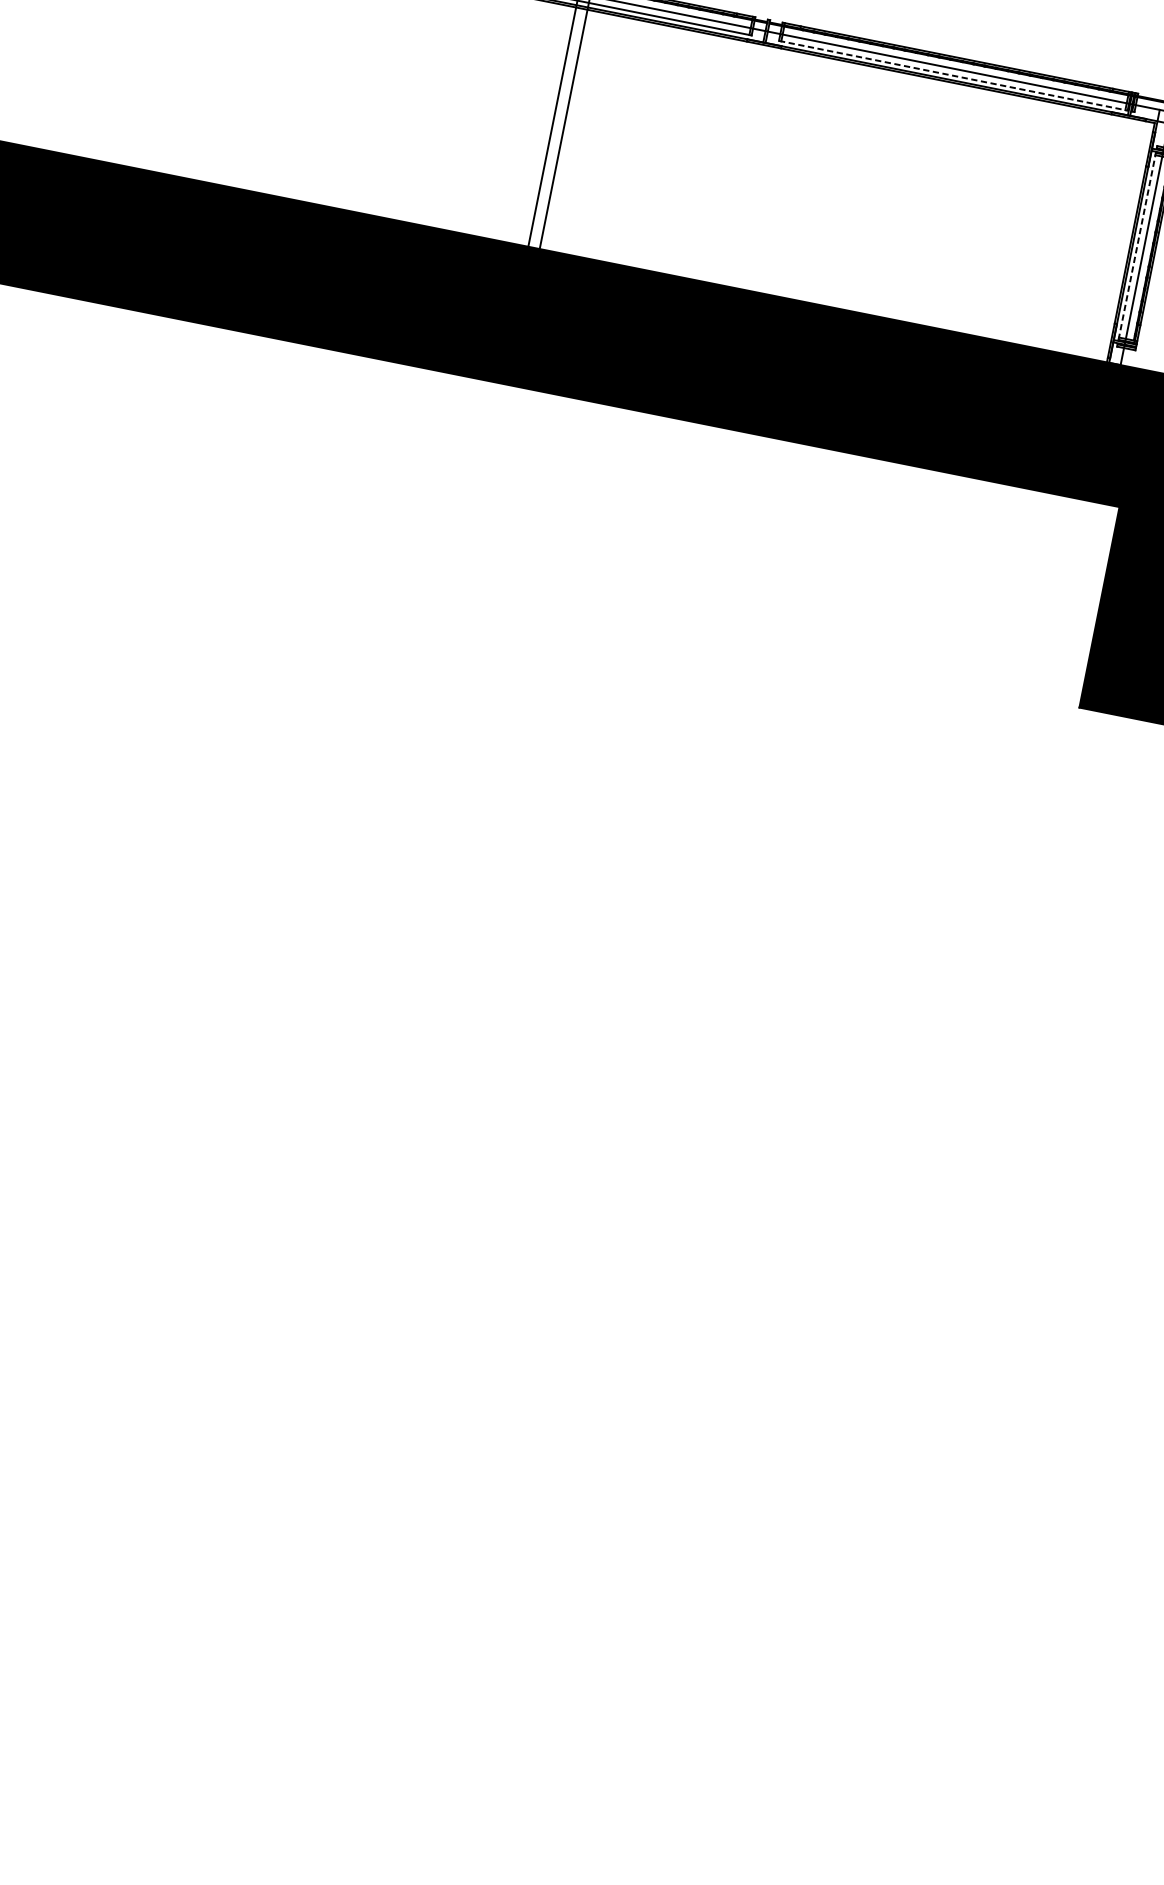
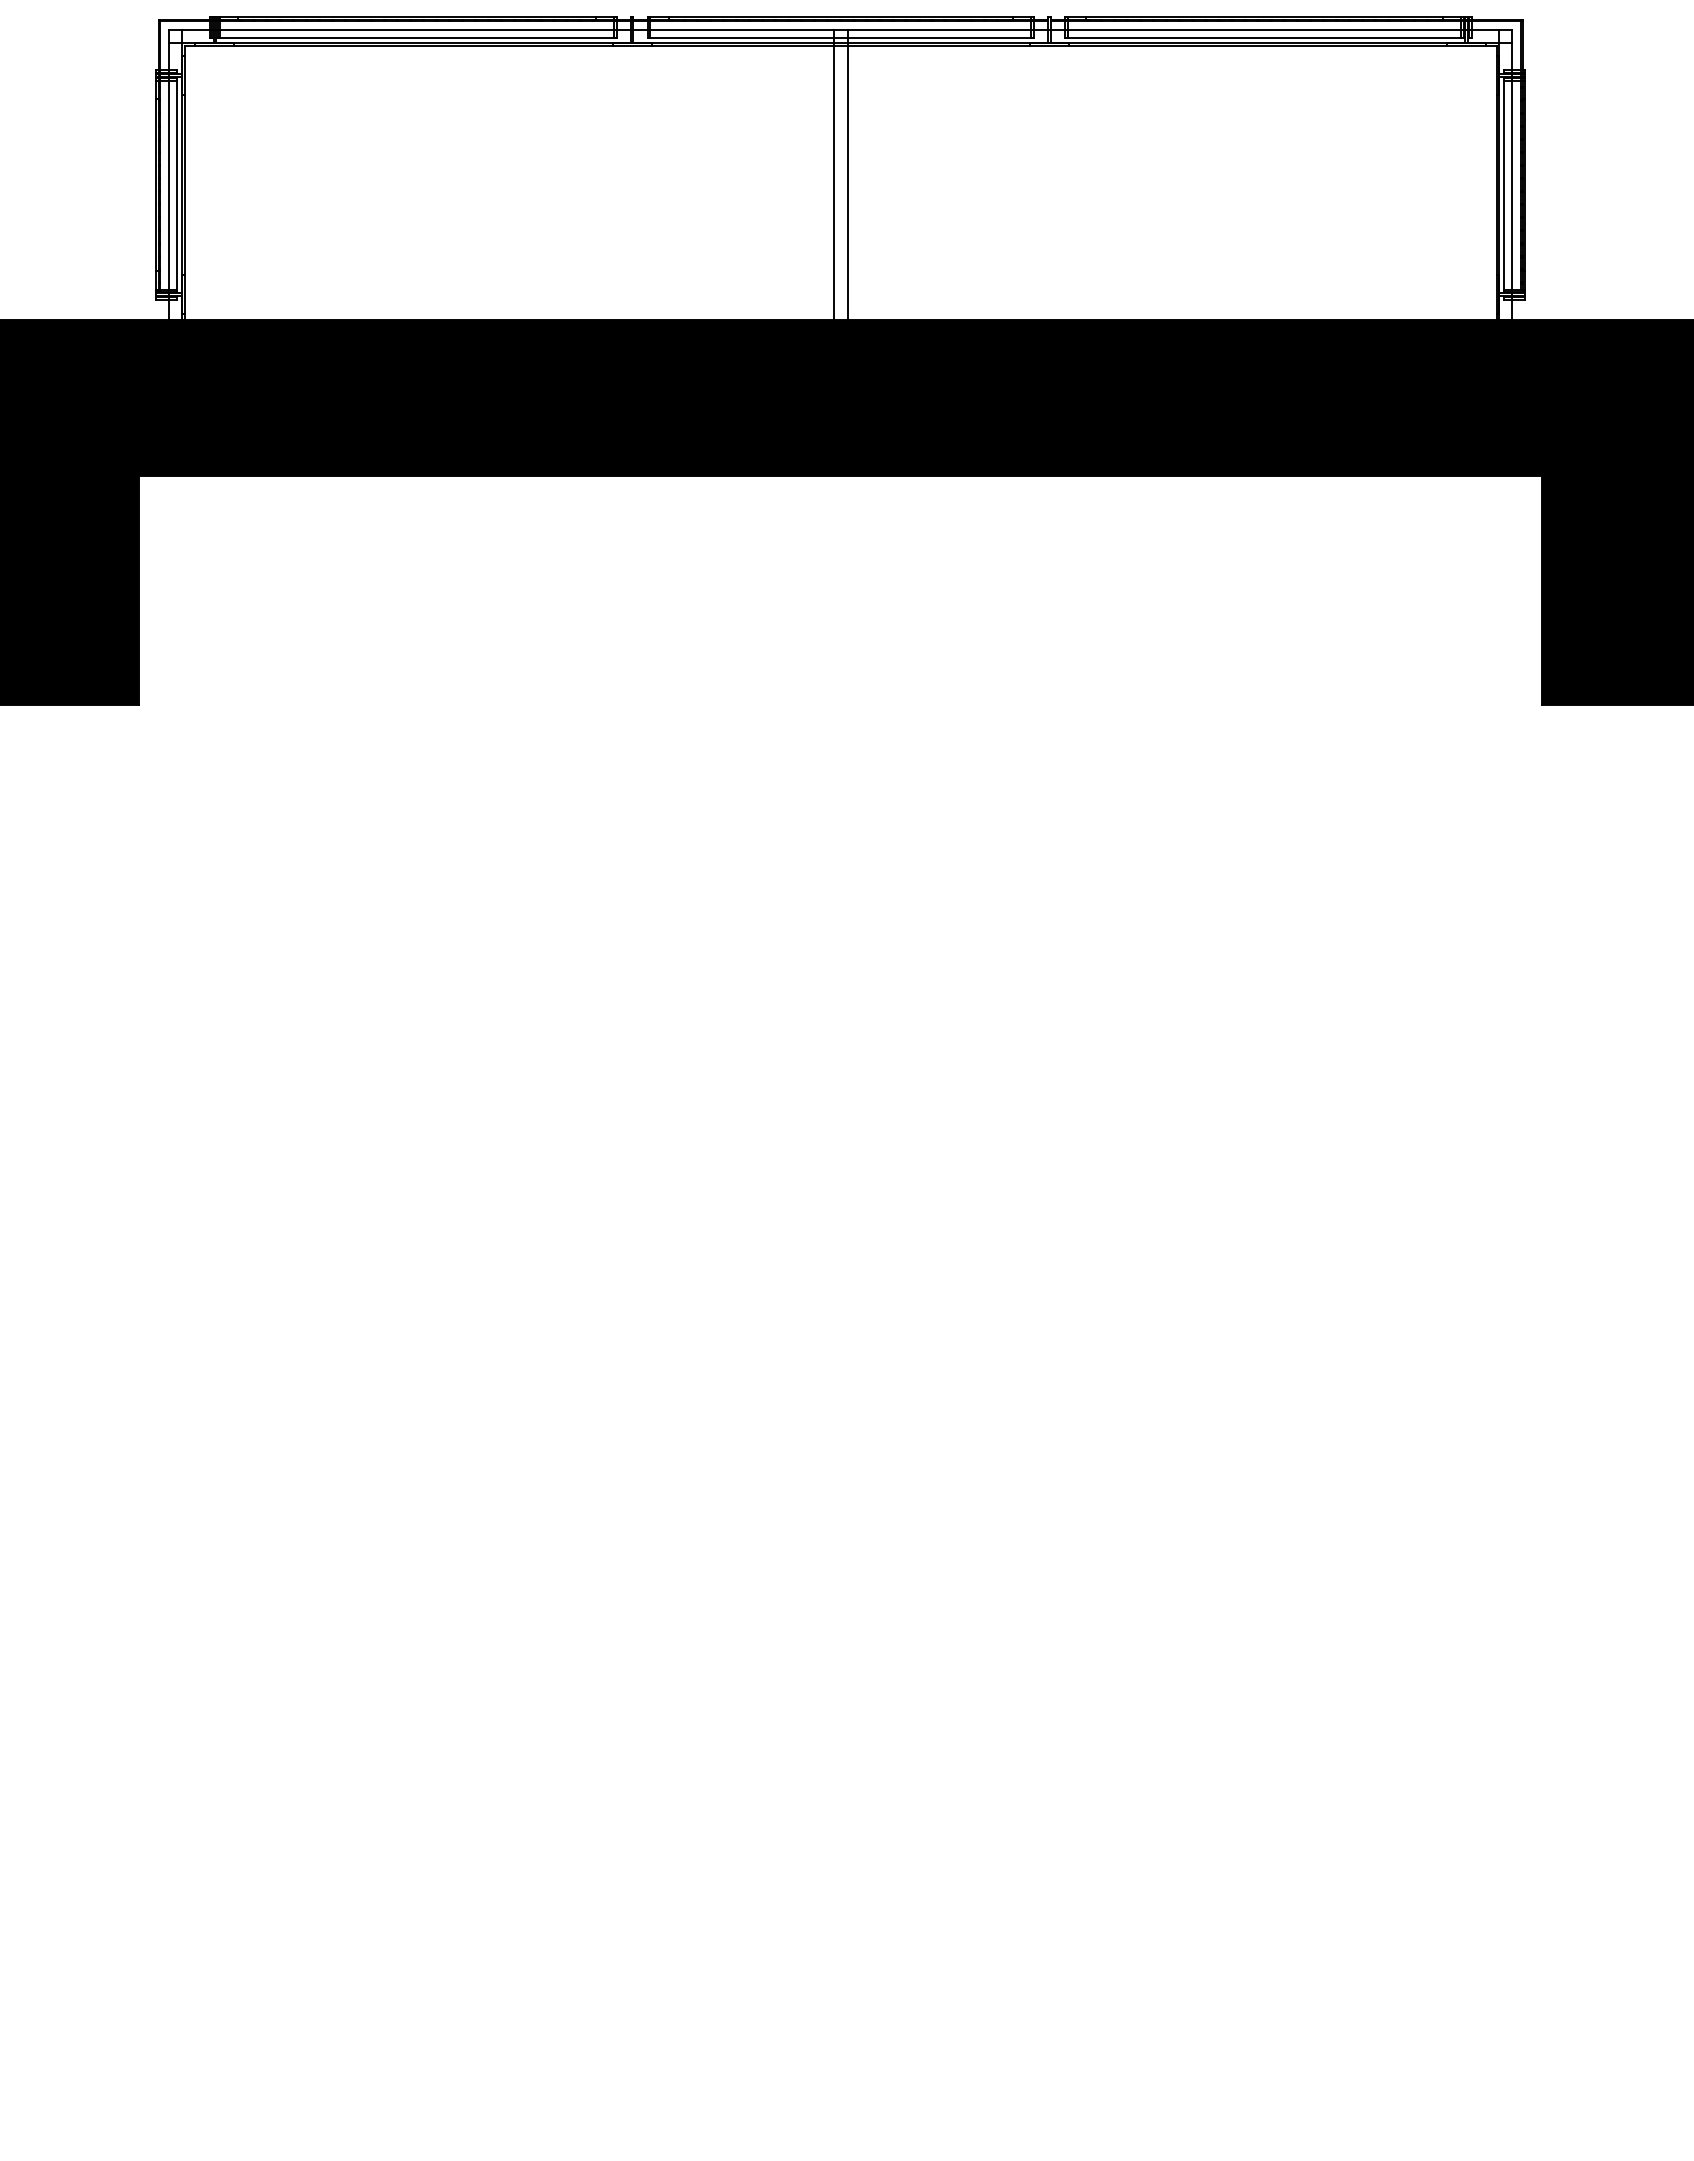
line: (954, 75) -> (1265, 37), dashed -> solid
line: (1137, 246) -> (1504, 185), dashed -> solid

